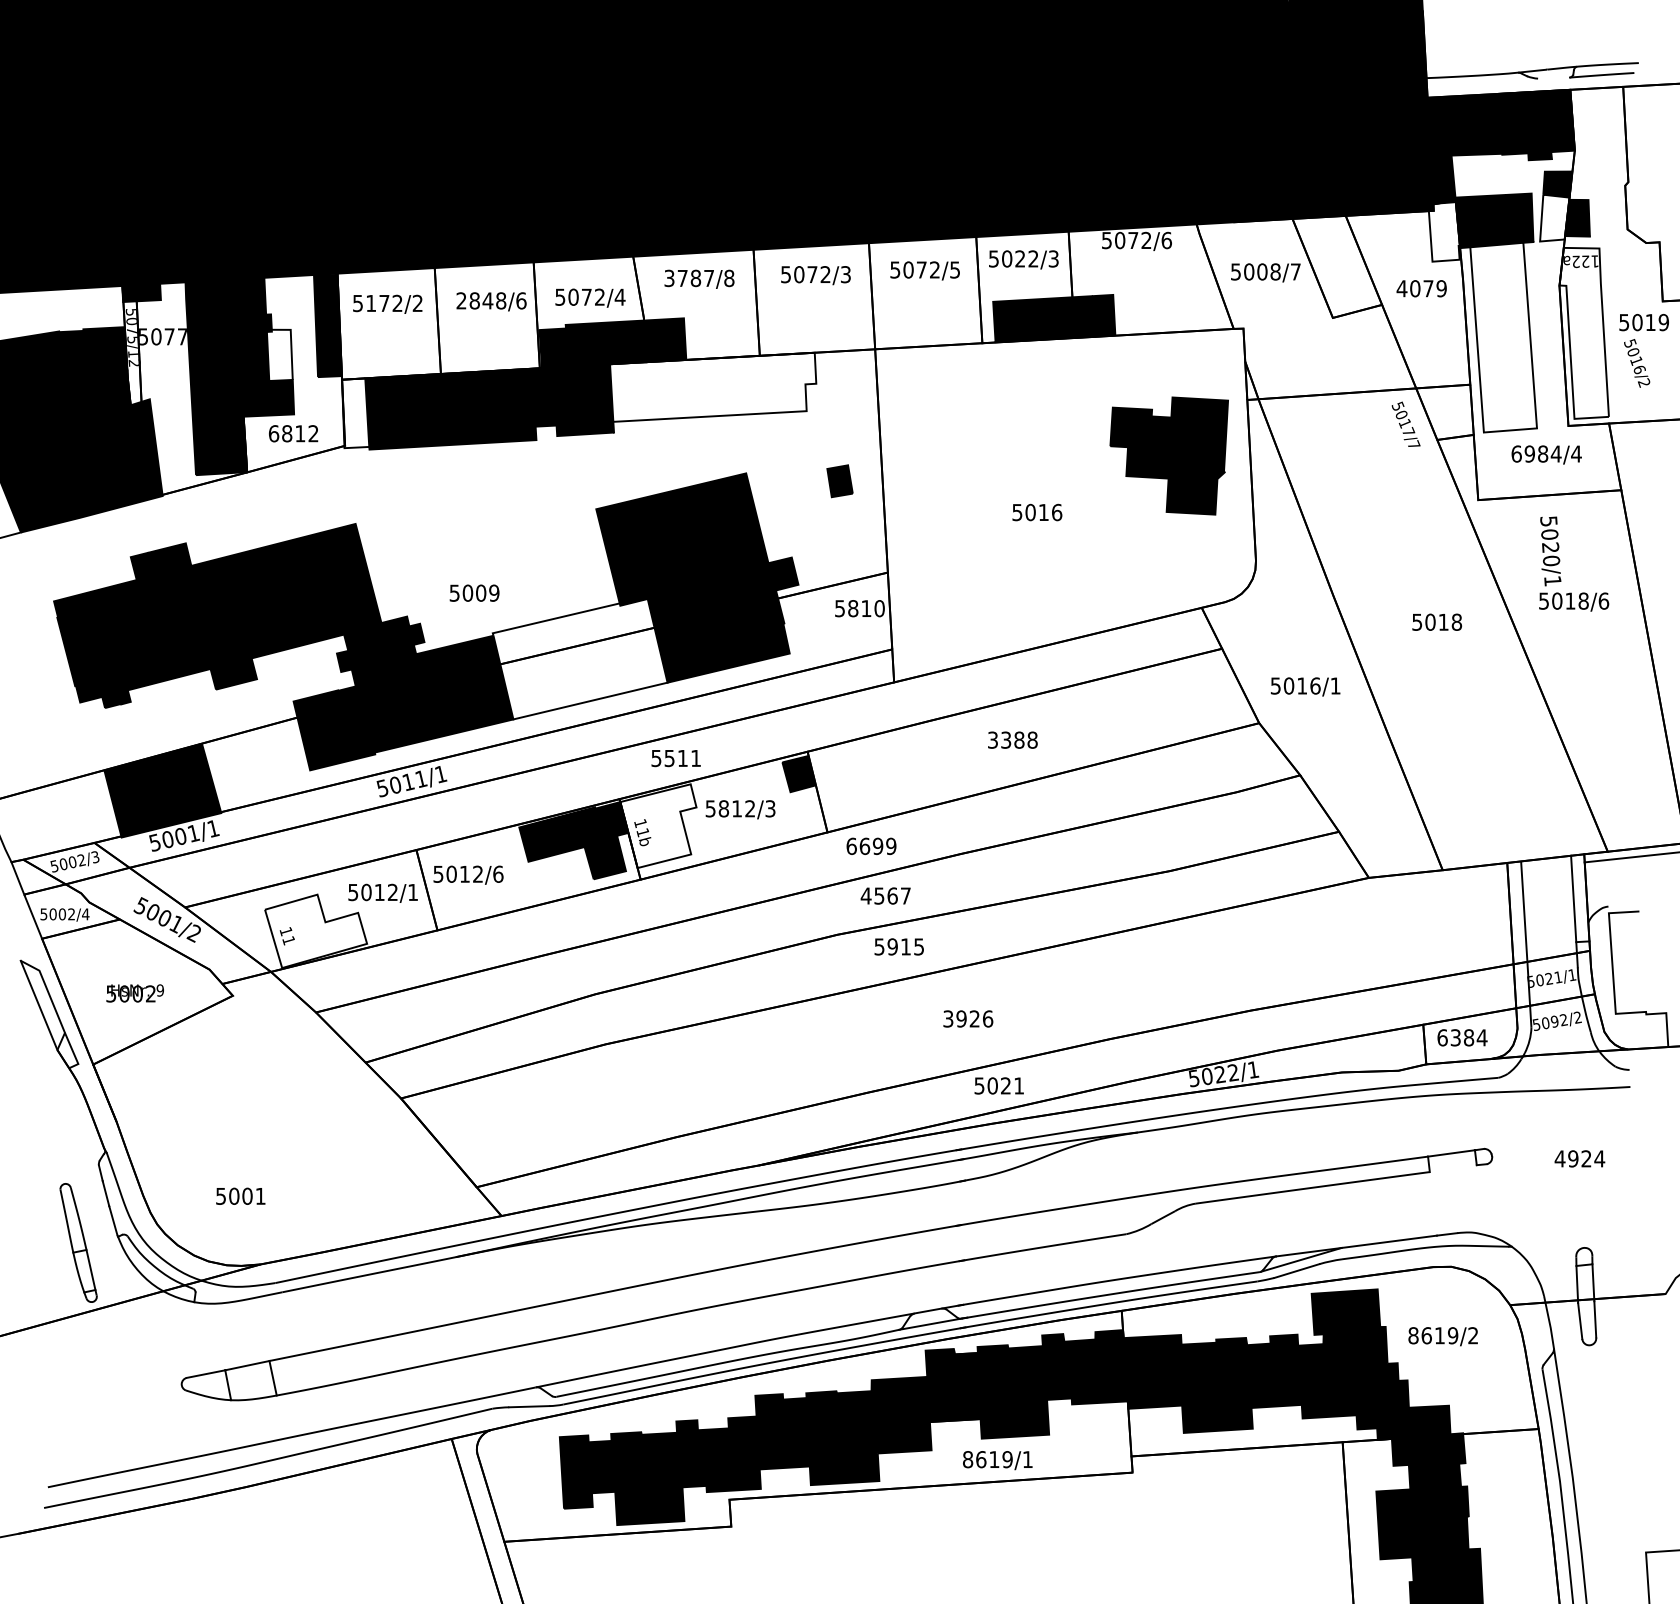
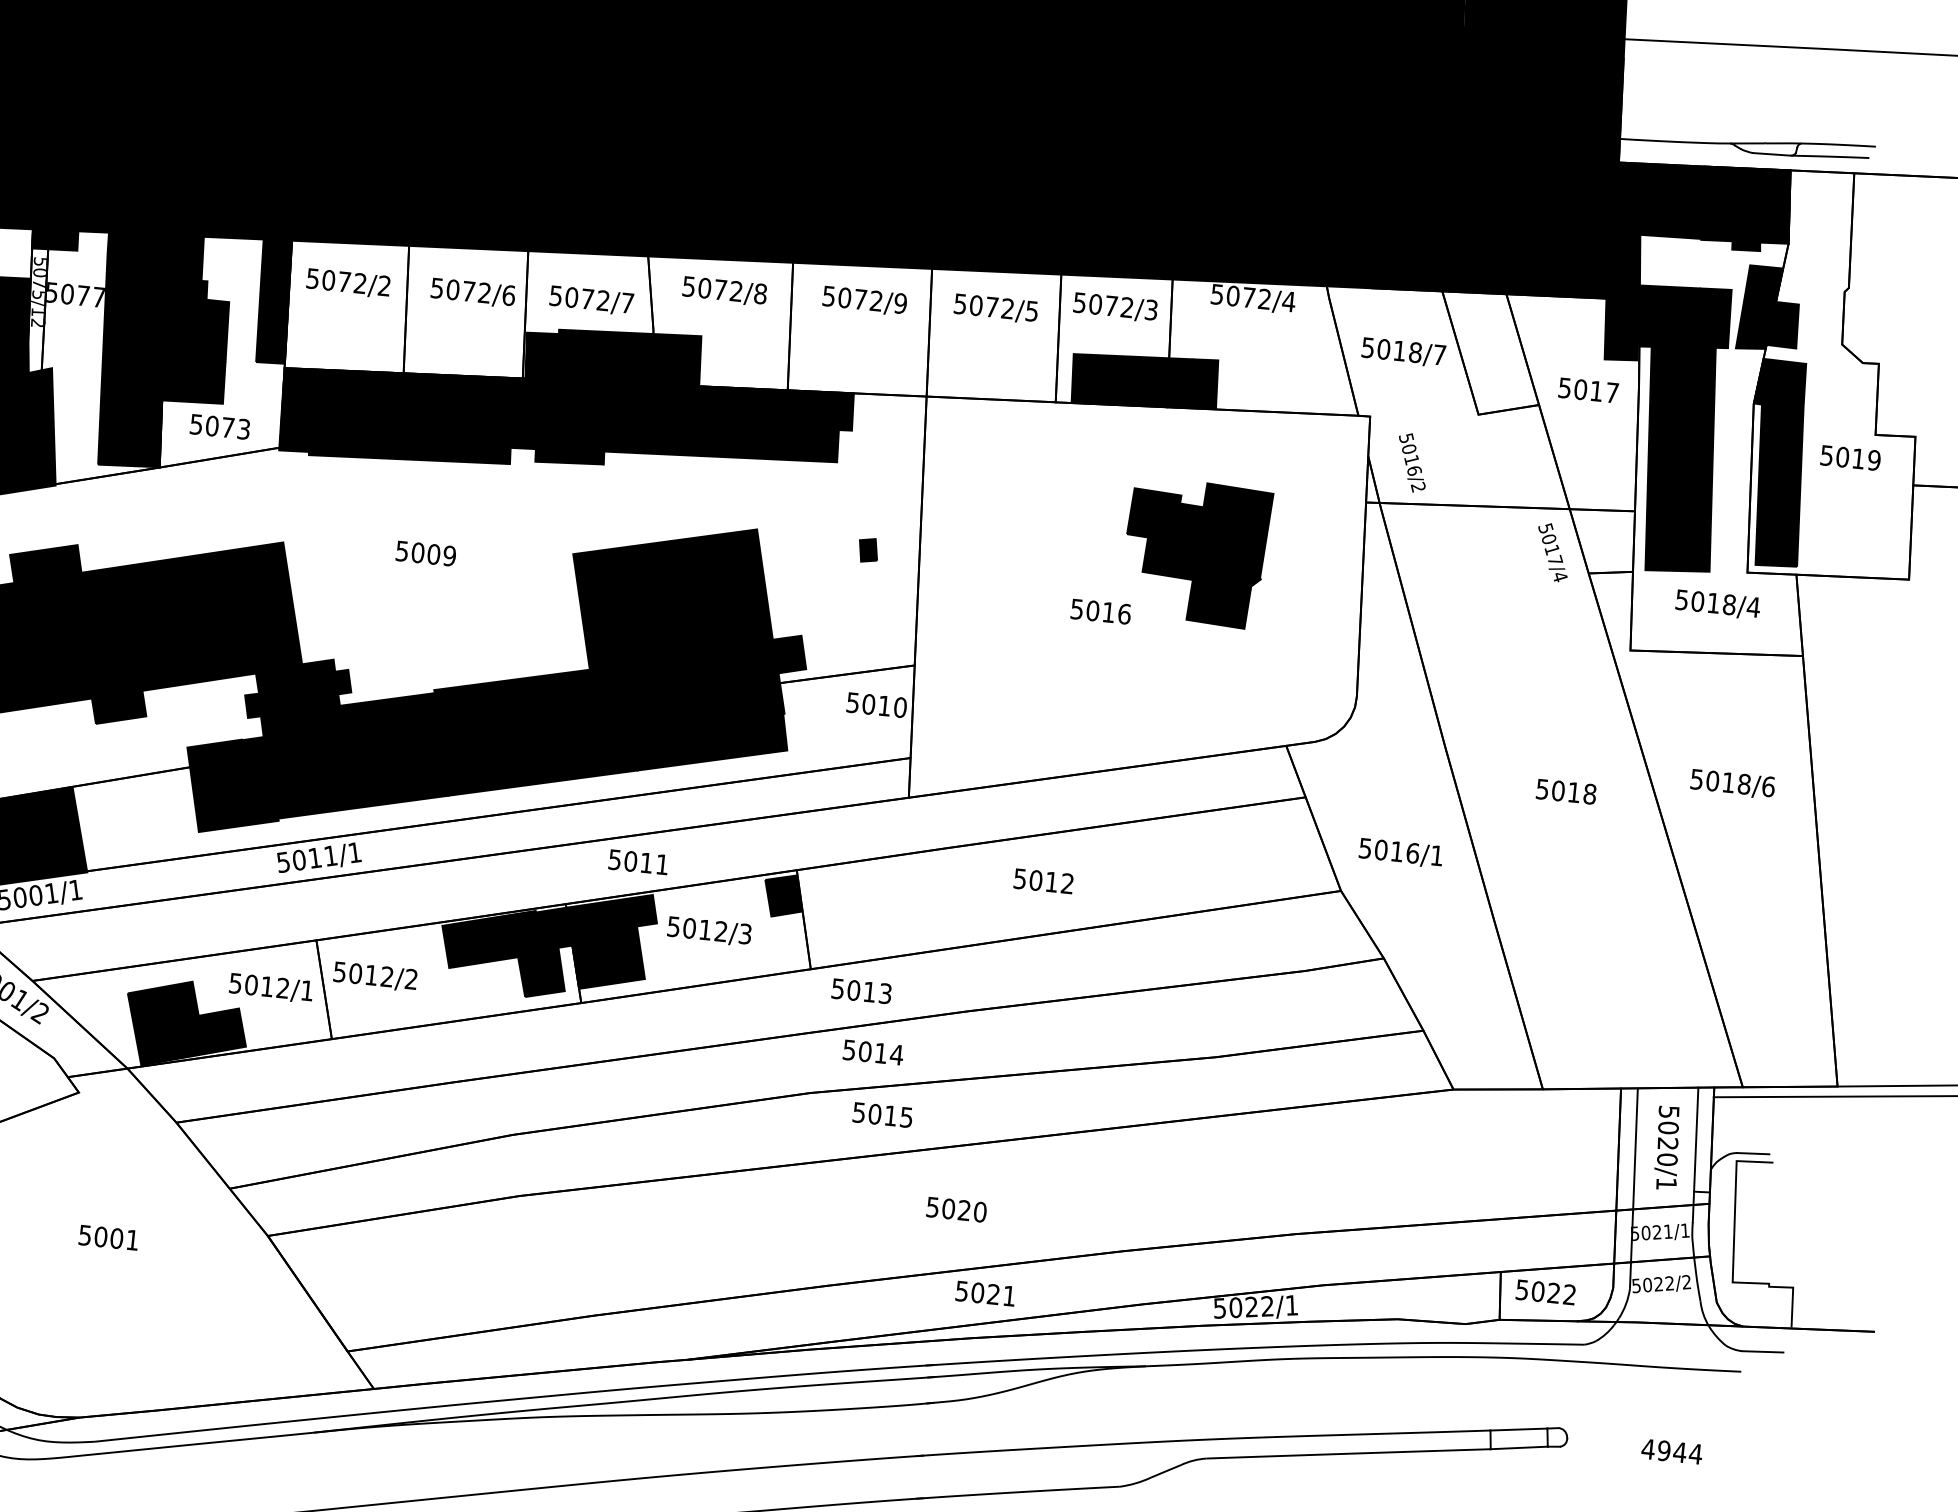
line: (1553, 77) -> (1771, 153), added
fill: (1554, 217) -> (1756, 321), added
fill: (1443, 231) -> (1621, 324), added
text: (1166, 240) -> (1288, 301), 5072/6 -> 5072/4
text: (1020, 258) -> (1111, 305), 5022/3 -> 5072/3
text: (1262, 271) -> (1399, 350), 5008/7 -> 5018/7
text: (845, 274) -> (900, 303), 5072/3 -> 5072/9
text: (689, 278) -> (712, 289), 3787/8 -> 5072/8
text: (1421, 288) -> (1588, 390), 4079 -> 5017
text: (619, 296) -> (626, 302), 5072/4 -> 5072/7
text: (481, 300) -> (461, 290), 2848/6 -> 5072/6
text: (371, 303) -> (329, 280), 5172/2 -> 5072/2
fill: (1583, 332) -> (1776, 462), added
fill: (1503, 337) -> (1680, 458), added
fill: (279, 355) -> (212, 331), added
text: (1637, 363) -> (1412, 463), moved
fill: (713, 386) -> (728, 421), added
fill: (355, 413) -> (296, 410), added
text: (293, 433) -> (219, 426), 6812 -> 5073
text: (1414, 444) -> (1560, 576), 5017/7 -> 5017/4
text: (1536, 453) -> (1705, 601), 6984/4 -> 5018/4
part: (1168, 455) -> (1195, 552), moved
part: (839, 481) -> (867, 550), size x0.62
text: (1550, 551) -> (1667, 1148), moved
text: (474, 592) -> (426, 552), moved
text: (853, 608) -> (869, 704), 5810 -> 5010
fill: (579, 658) -> (534, 730), added
text: (1012, 739) -> (1043, 880), 3388 -> 5012
text: (669, 758) -> (630, 861), 5511 -> 5011
text: (723, 808) -> (689, 927), 5812/3 -> 5012/3
fill: (658, 826) -> (609, 941), added
text: (871, 846) -> (861, 991), 6699 -> 5013
text: (498, 873) -> (411, 978), 5012/6 -> 5012/2
text: (885, 895) -> (872, 1051), 4567 -> 5014
line: (1621, 905) -> (1752, 1153), added
fill: (316, 931) -> (186, 1025), added
text: (892, 946) -> (874, 1113), 5915 -> 5015
text: (968, 1018) -> (957, 1209), 3926 -> 5020
text: (1554, 1021) -> (1658, 1284), 5092/2 -> 5022/2
text: (1462, 1037) -> (1546, 1292), 6384 -> 5022
line: (1646, 1068) -> (1762, 1351), added
text: (1586, 1158) -> (1679, 1452), 4924 -> 4944
line: (1452, 1168) -> (1518, 1447), added
text: (240, 1195) -> (108, 1236), moved

